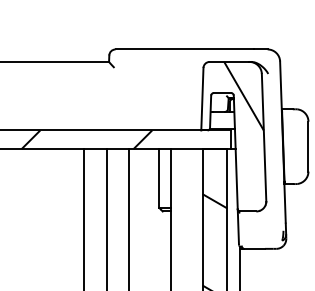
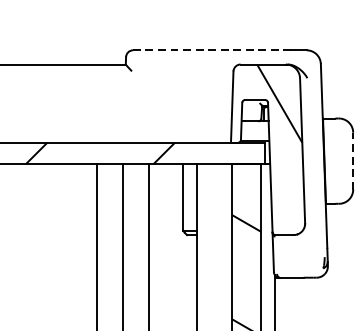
line: (184, 49) -> (211, 50), solid -> dashed
line: (308, 146) -> (353, 160), solid -> dashed

